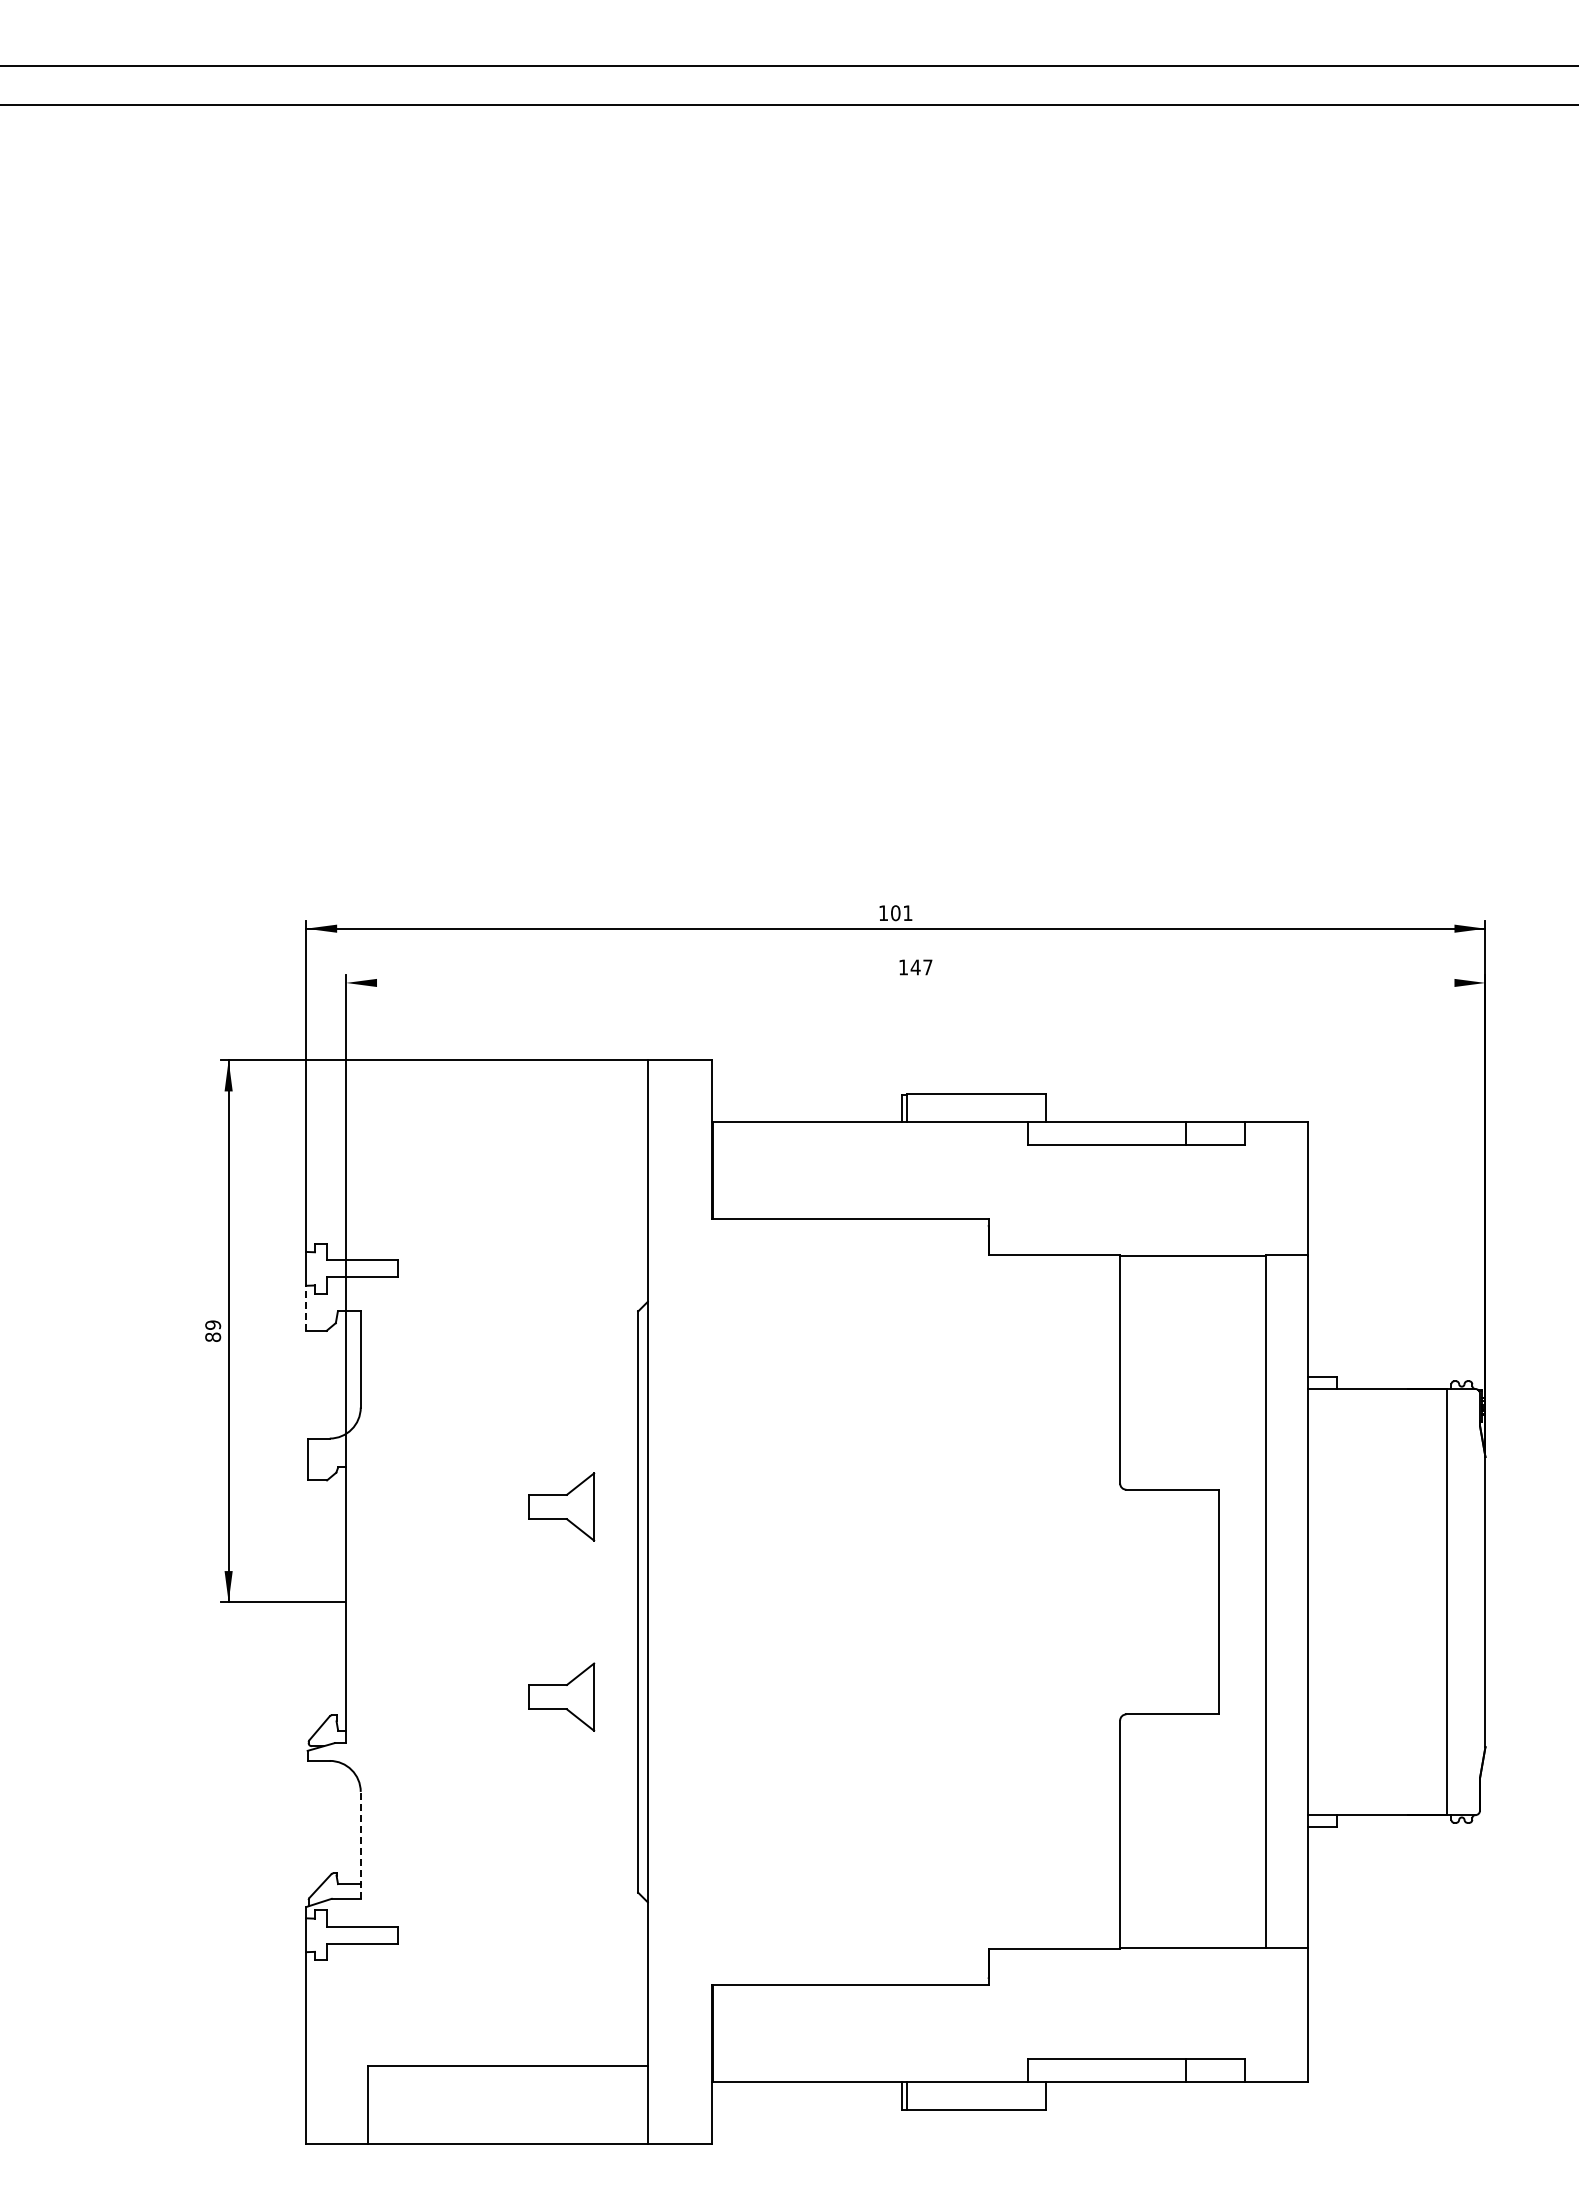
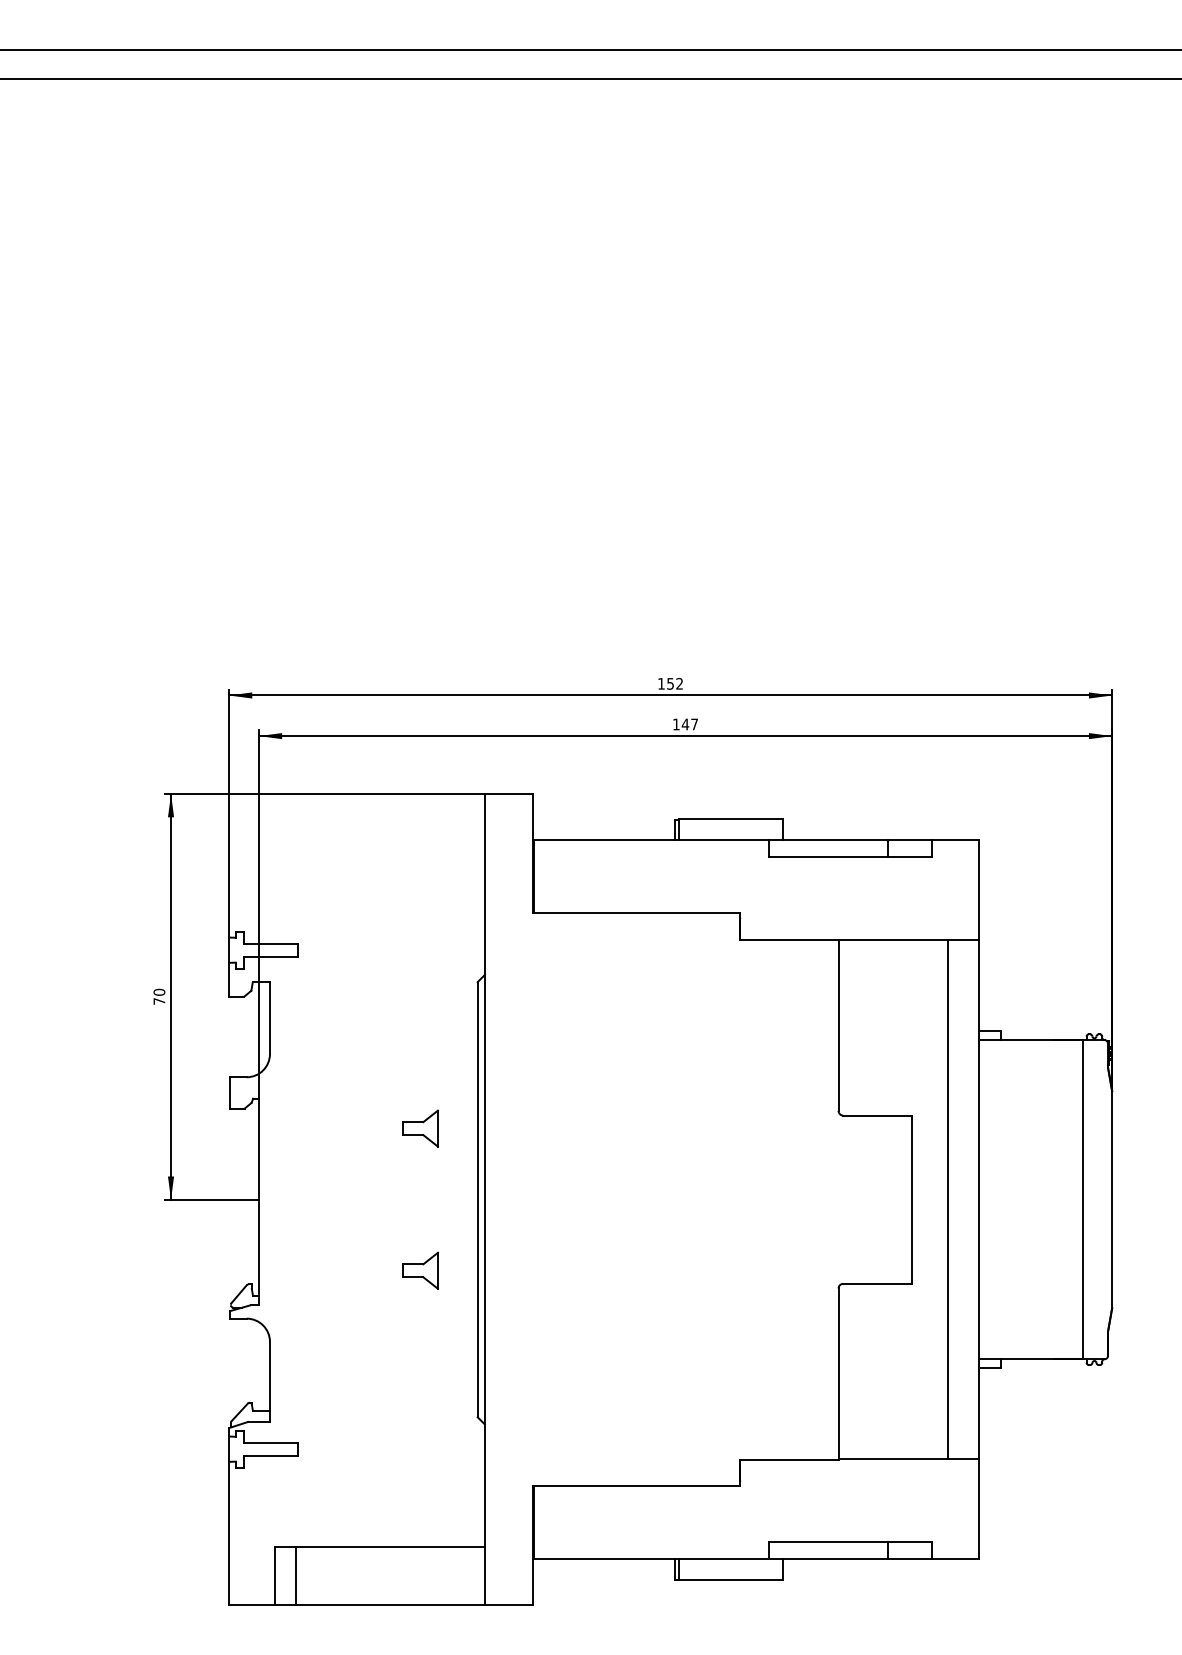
text: (901, 913) -> (674, 684), 101 -> 152
line: (915, 982) -> (685, 735), added
line: (306, 1308) -> (229, 979), dashed -> solid
text: (213, 1330) -> (159, 996), 89 -> 70
part: (562, 1507) -> (421, 1128), size x0.71
part: (562, 1696) -> (421, 1270), size x0.71
line: (360, 1844) -> (269, 1381), dashed -> solid
line: (396, 2104) -> (296, 1575), added

